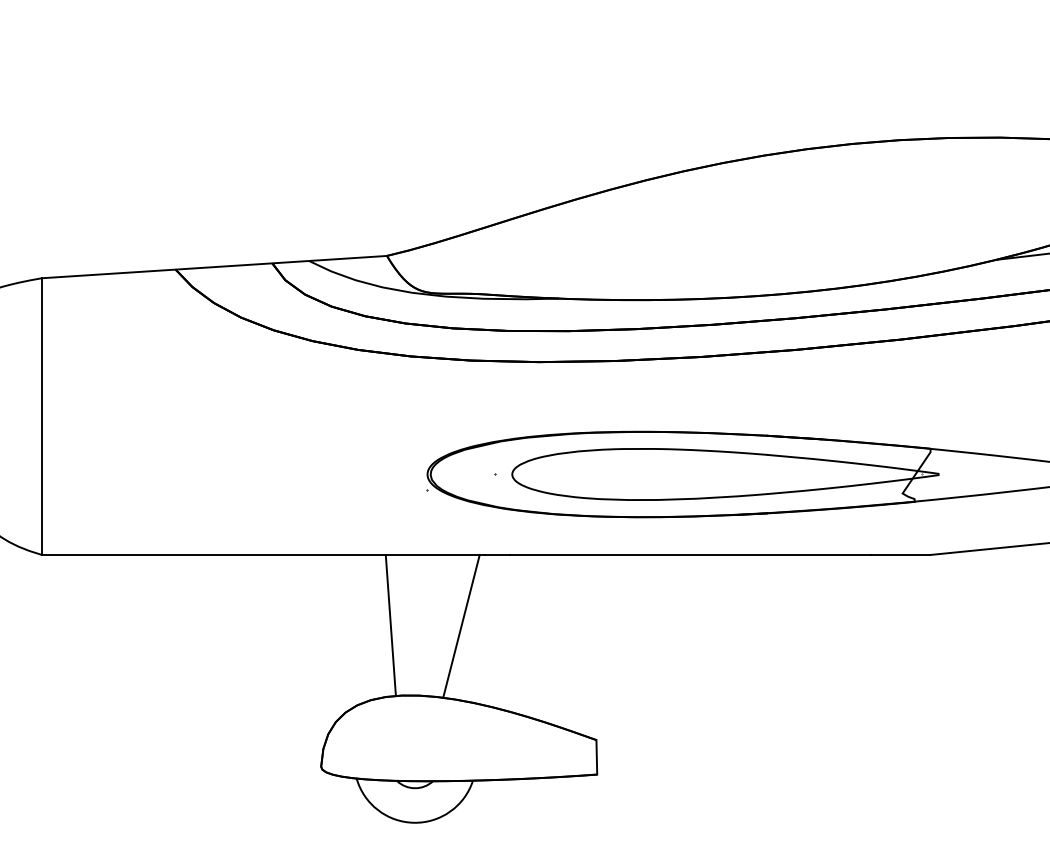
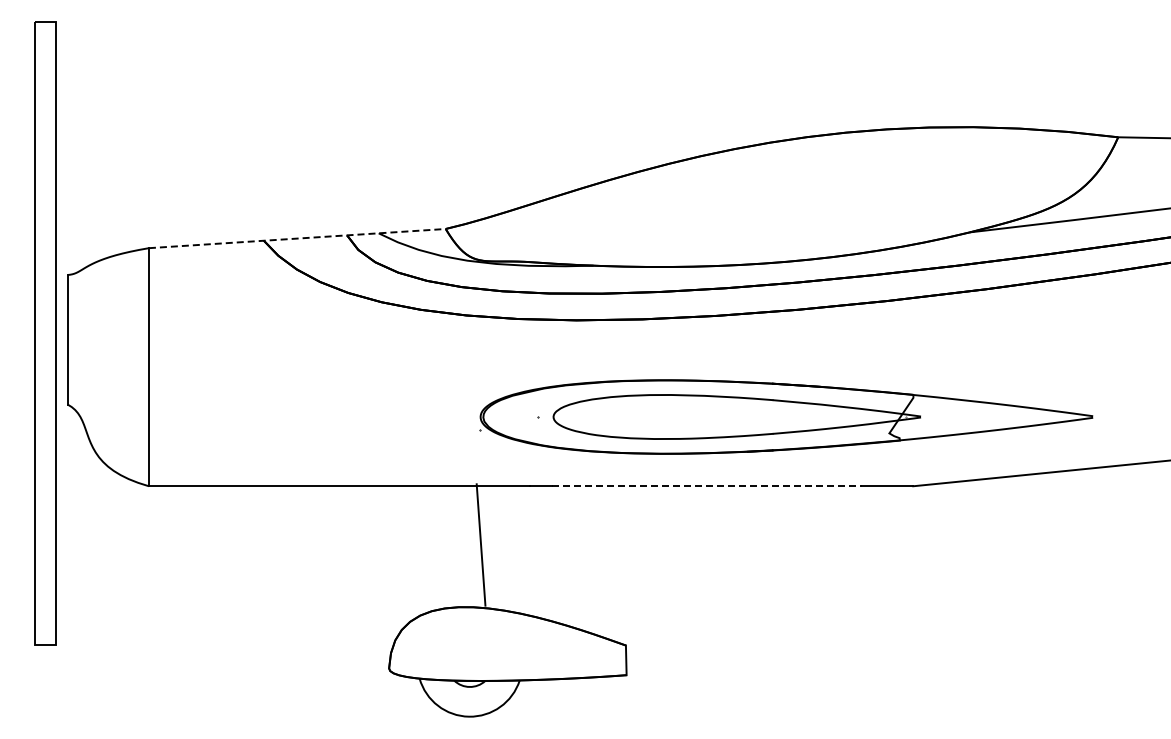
line: (214, 266) -> (297, 238), solid -> dashed
line: (691, 555) -> (707, 486), solid -> dashed
line: (390, 624) -> (480, 544), moved
line: (461, 626) -> (509, 547), removed

